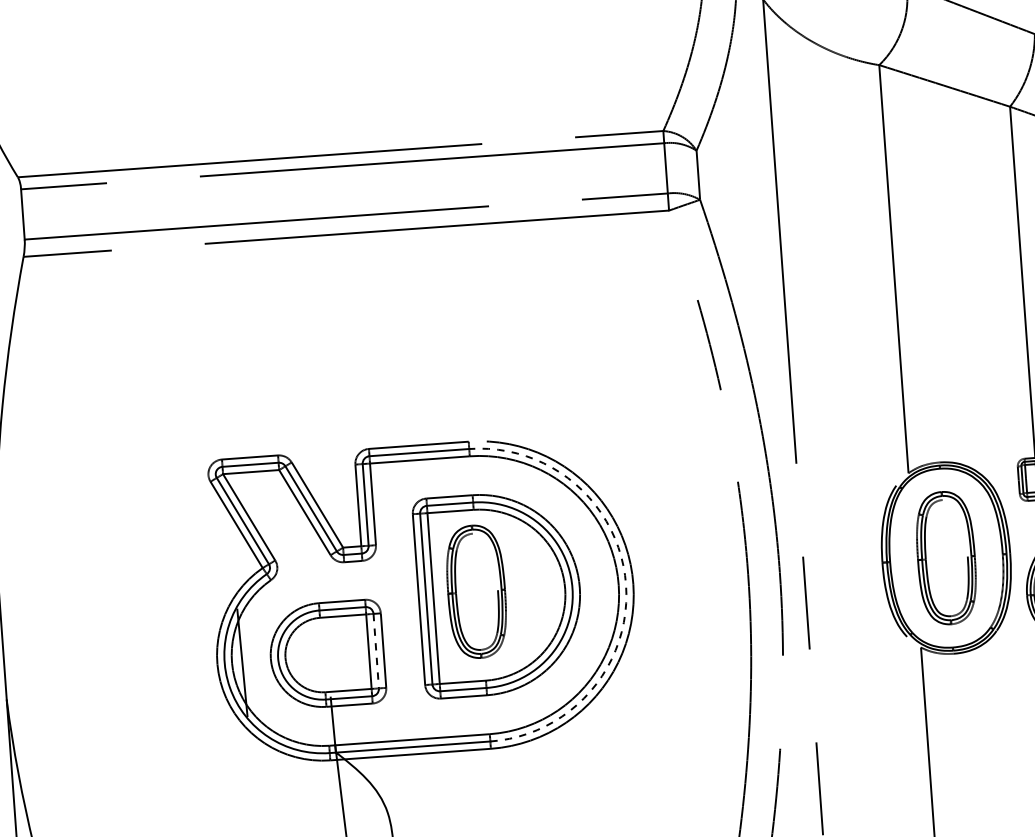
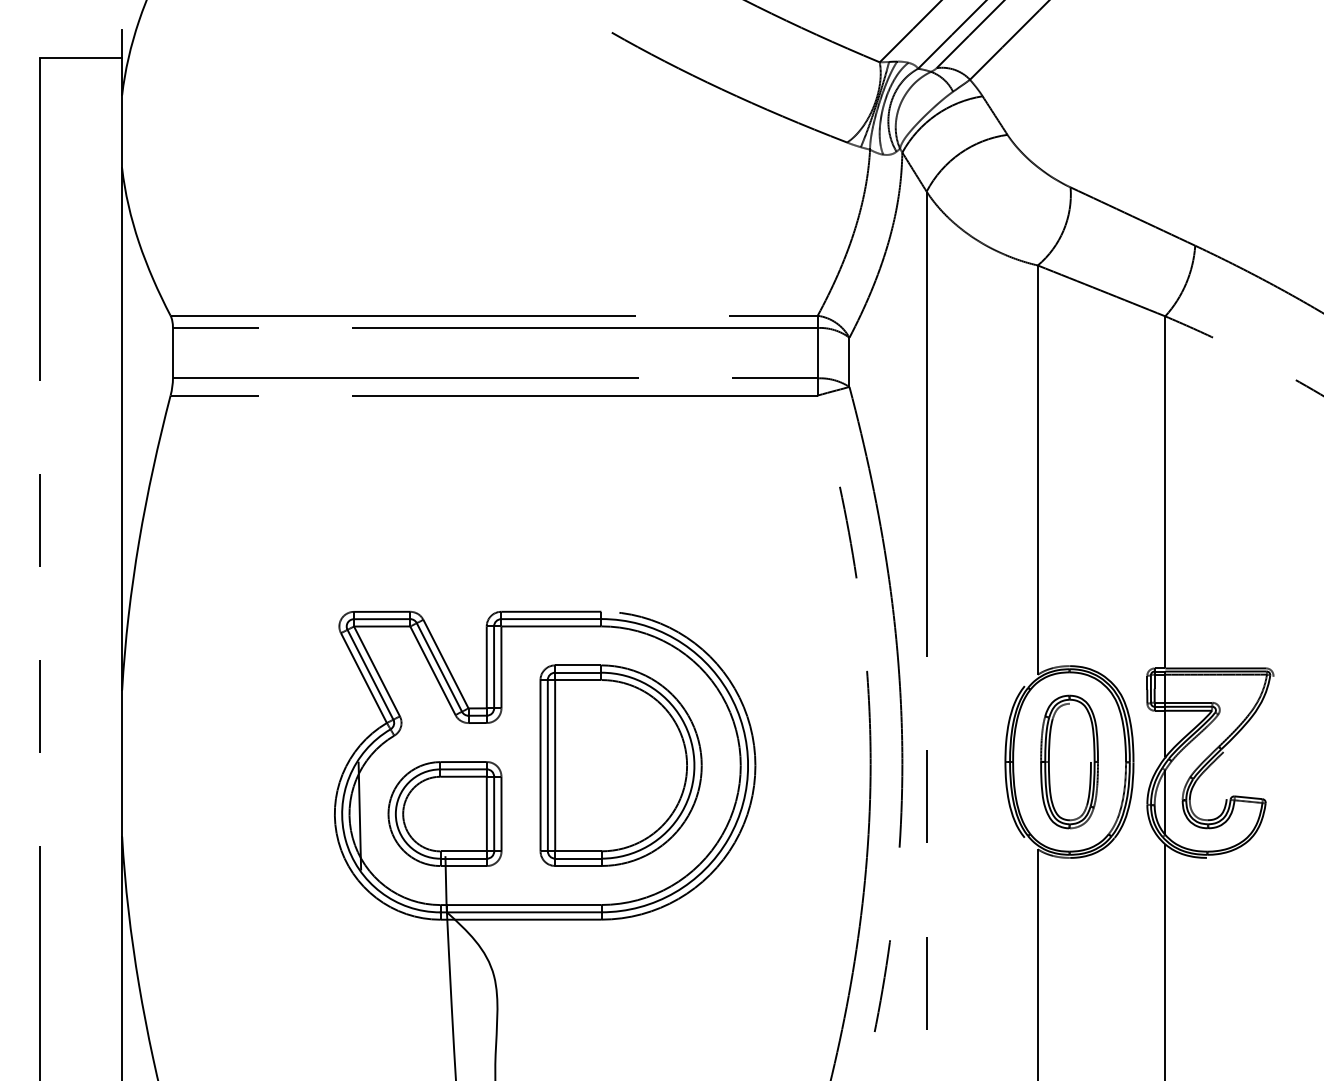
arc: (626, 584) -> (748, 765), dashed -> solid
part: (476, 591) -> (598, 761), removed
line: (376, 651) -> (494, 814), dashed -> solid

